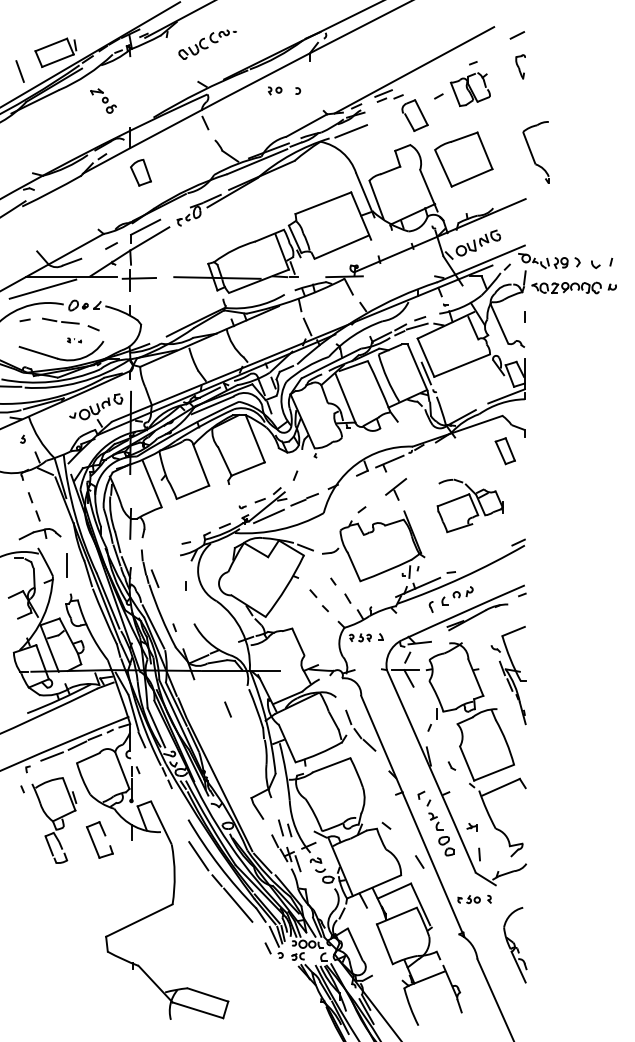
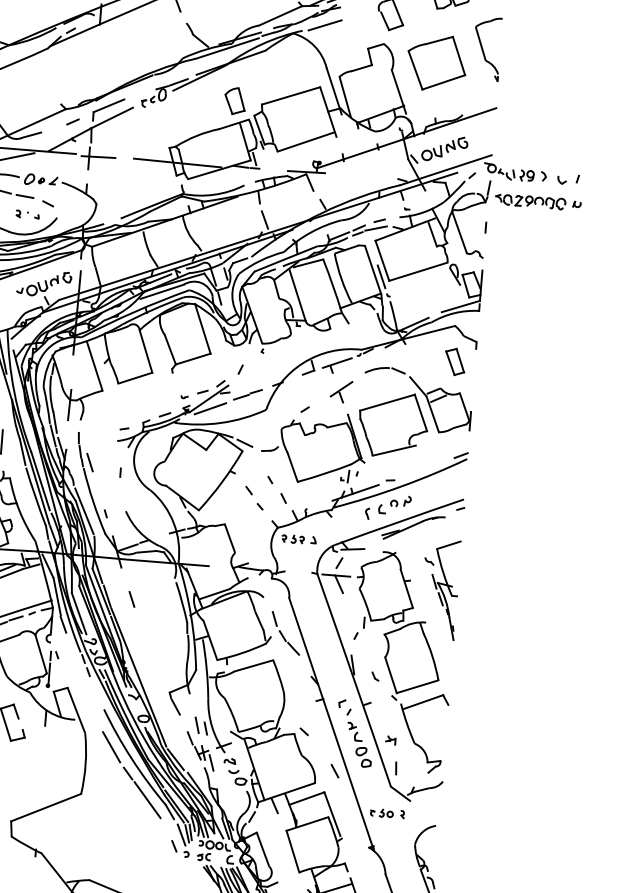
part: (535, 152) -> (486, 48), moved
part: (140, 172) -> (234, 100), moved
part: (74, 340) -> (27, 214), size x1.67
part: (470, 505) -> (415, 414), size x1.67
line: (227, 709) -> (131, 599), moved

